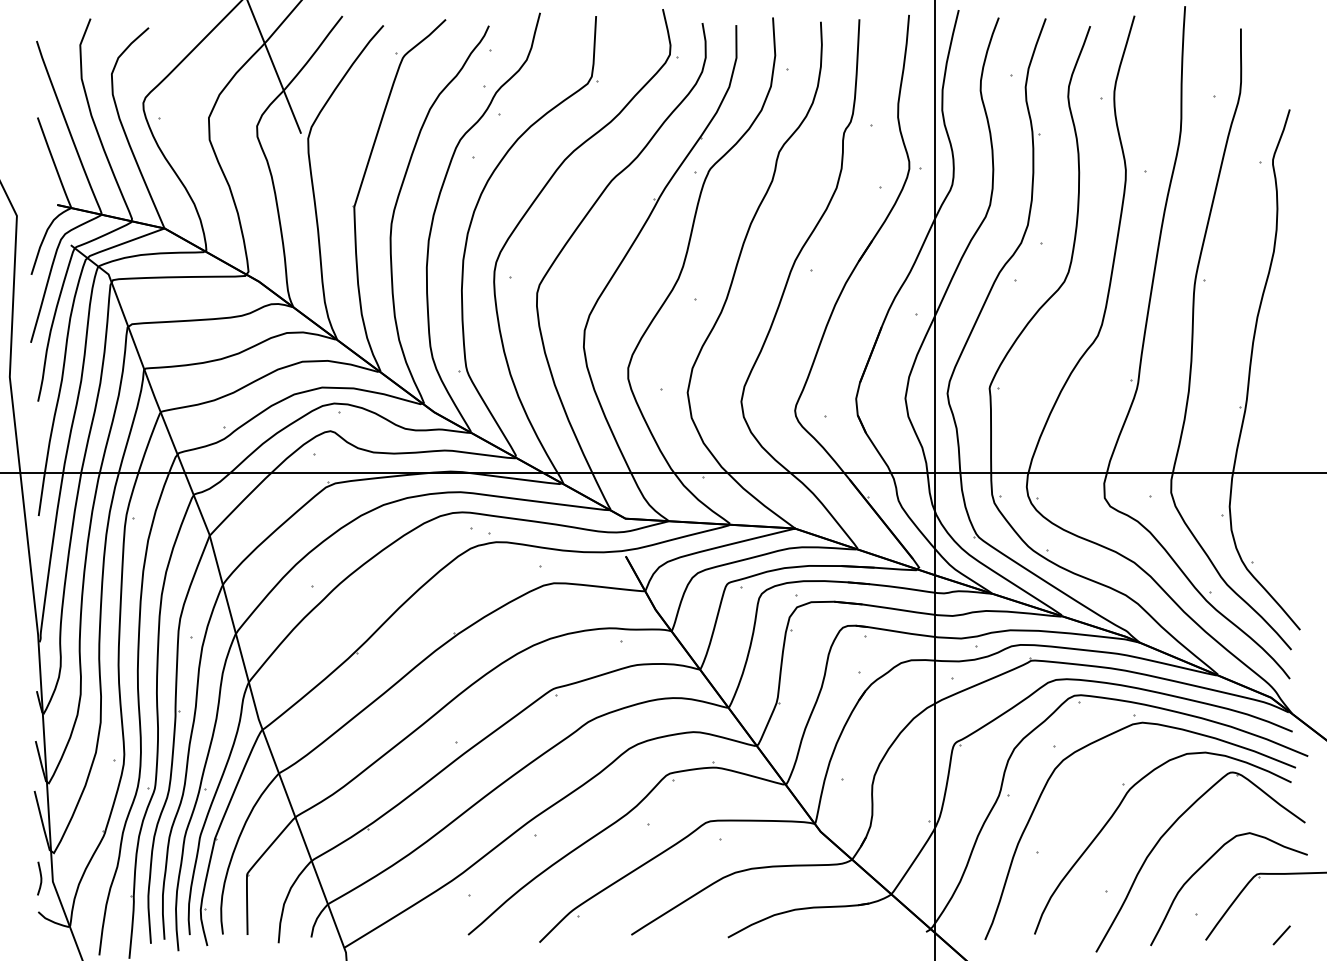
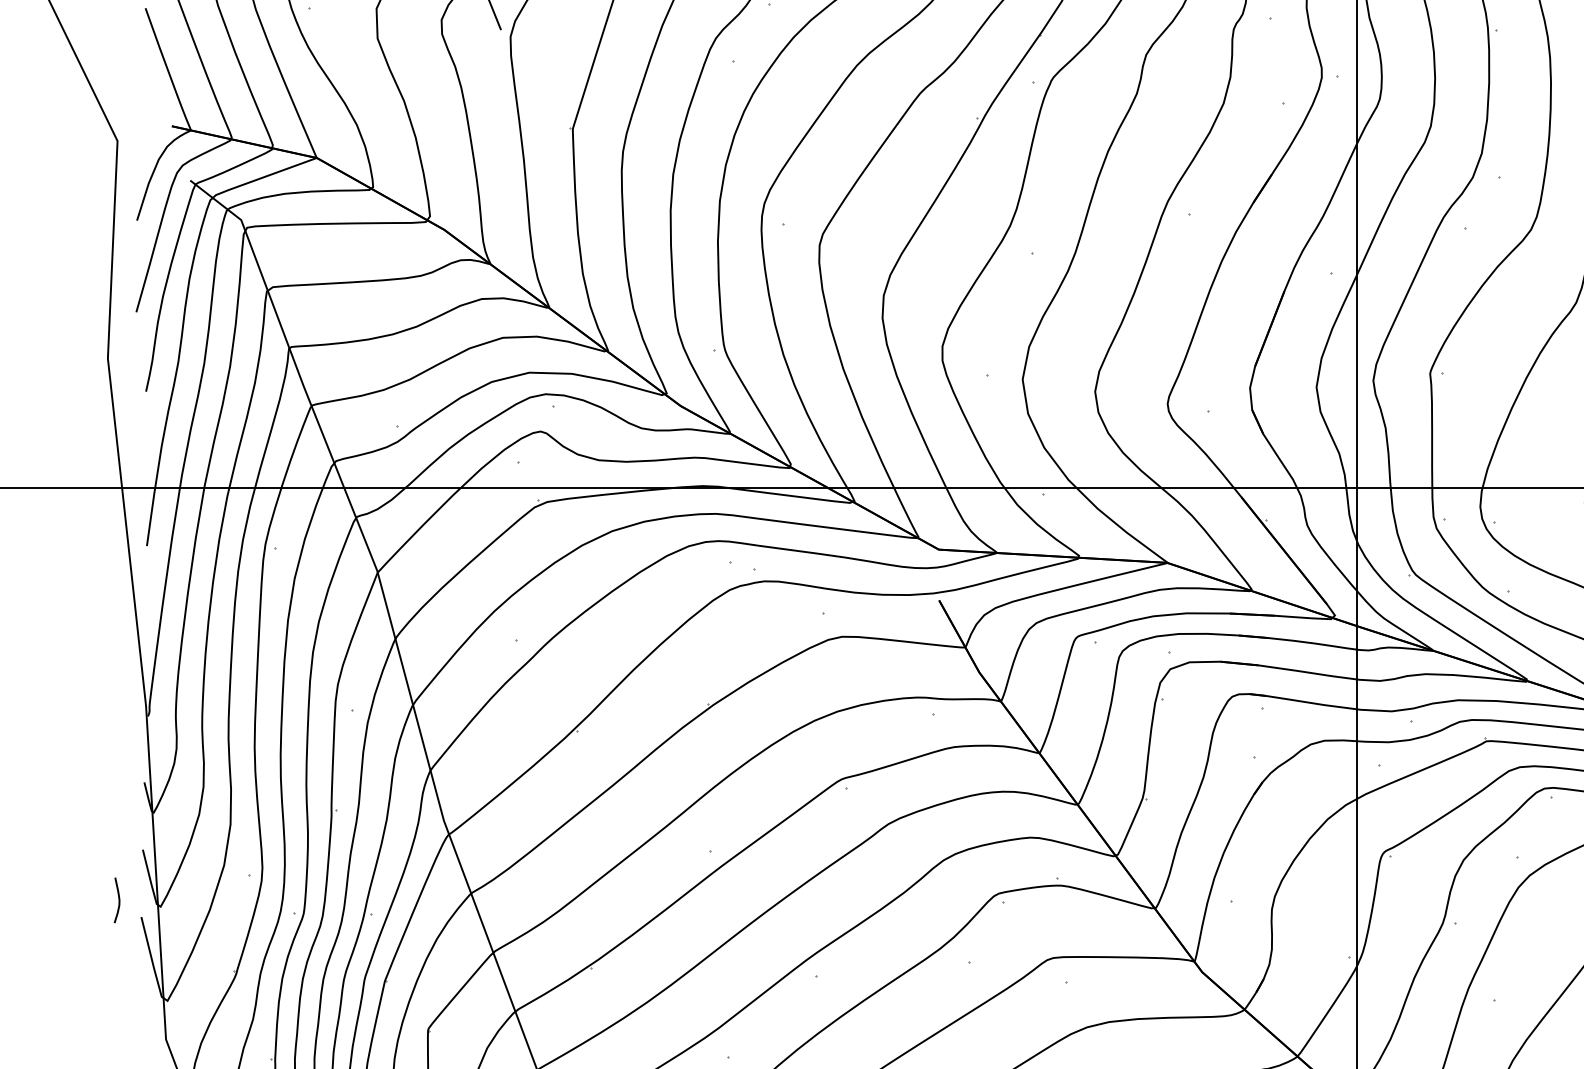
curve: (40, 878) -> (118, 900), moved

